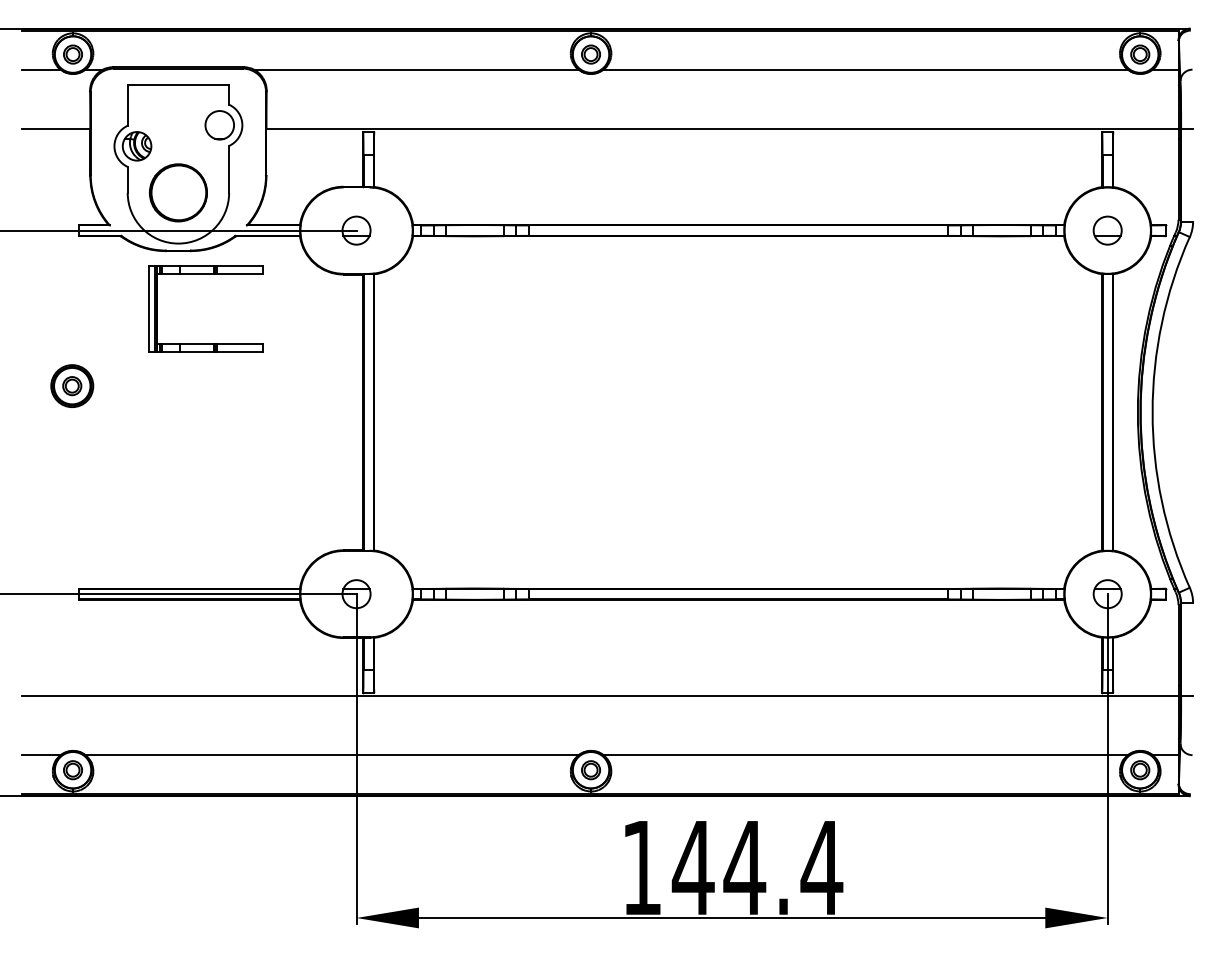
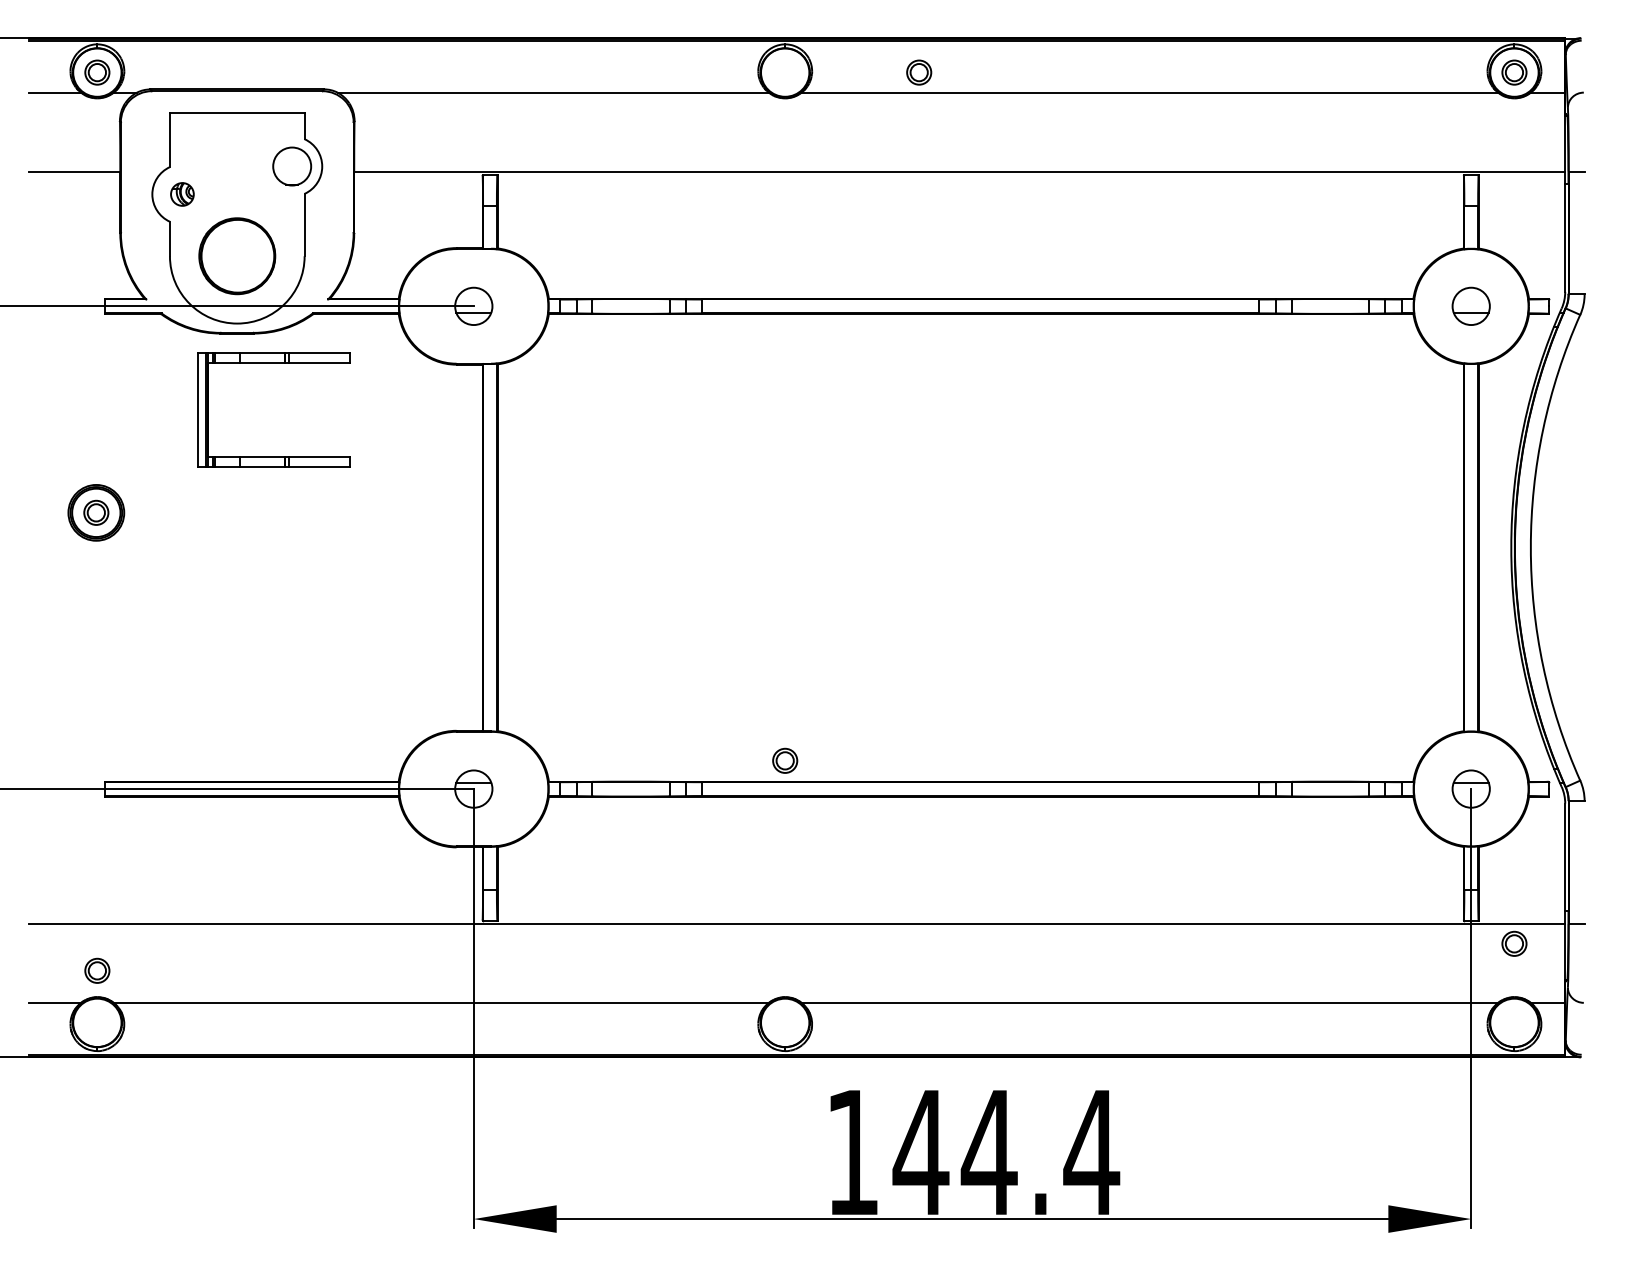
part: (591, 54) -> (919, 72), moved
part: (137, 146) -> (182, 194), size x0.6
part: (73, 769) -> (97, 970), moved
part: (591, 769) -> (785, 760), moved
part: (1140, 769) -> (1514, 943), moved

